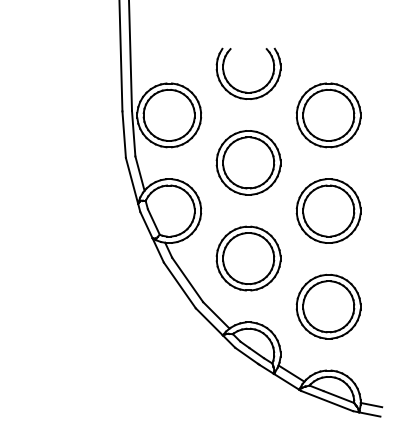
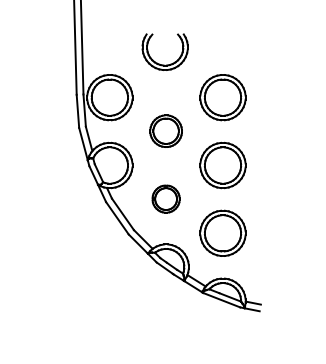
part: (240, 89) -> (159, 63), moved
part: (247, 161) -> (165, 130), size x0.7
part: (247, 257) -> (165, 198), size x0.6

